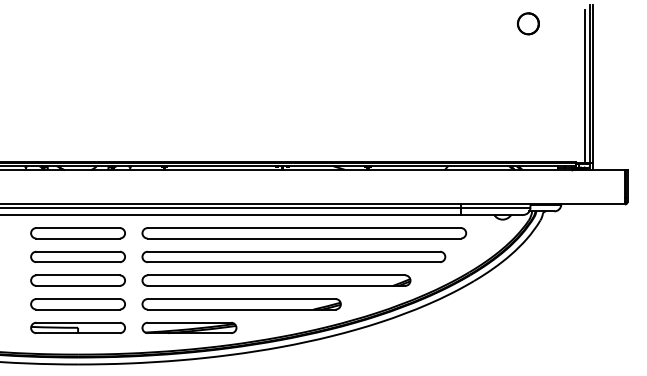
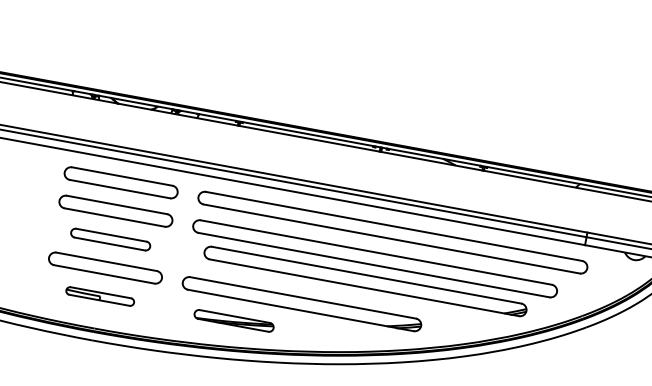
part: (77, 280) -> (110, 239), size x0.7
part: (276, 280) -> (365, 281), moved
part: (77, 327) -> (99, 295), size x0.6
part: (189, 327) -> (234, 320), size x0.7

